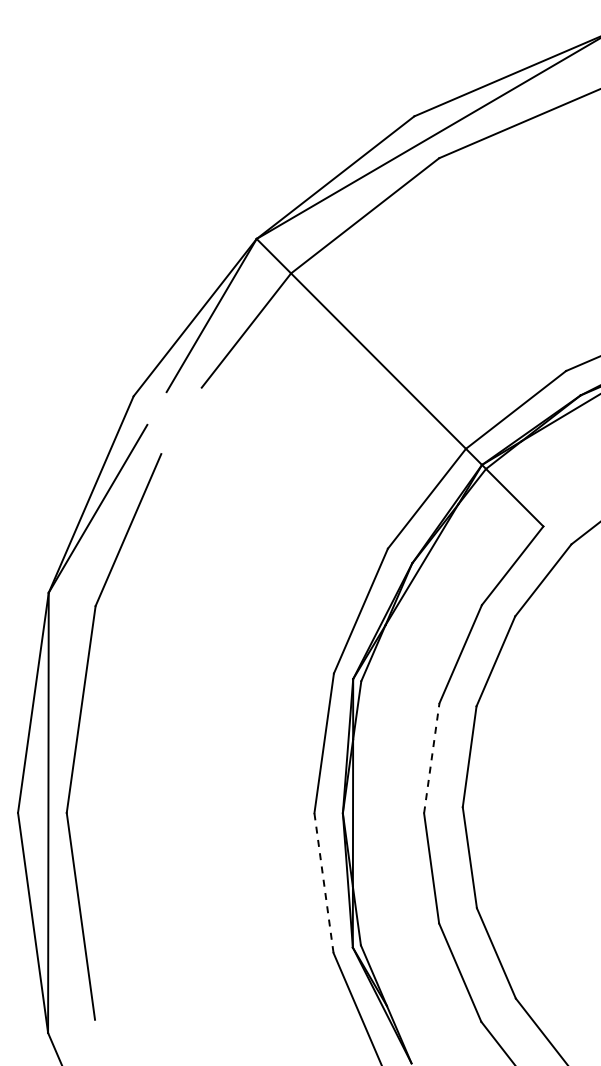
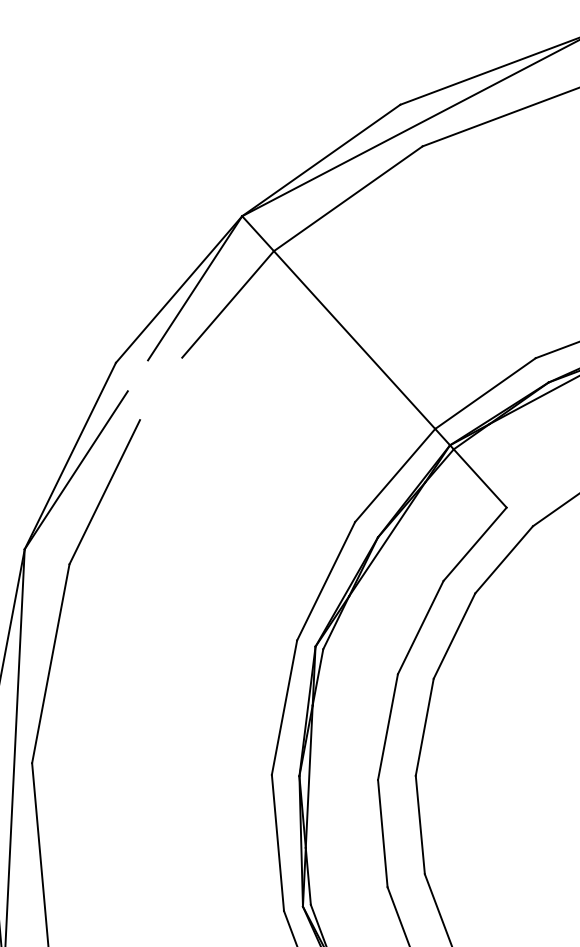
line: (431, 758) -> (387, 727), dashed -> solid
line: (324, 883) -> (278, 843), dashed -> solid

